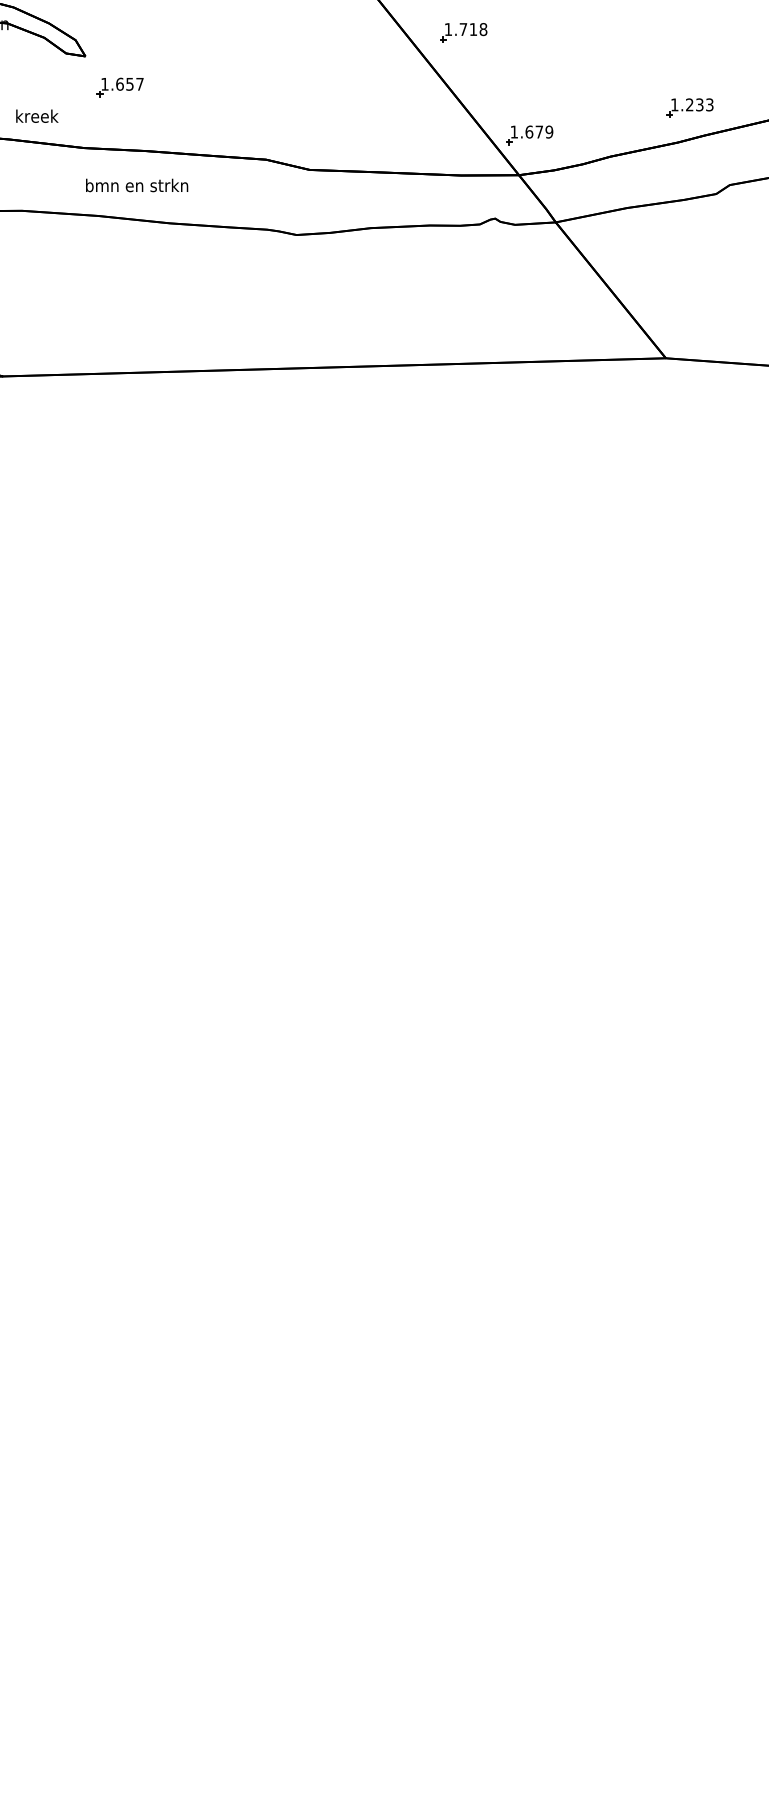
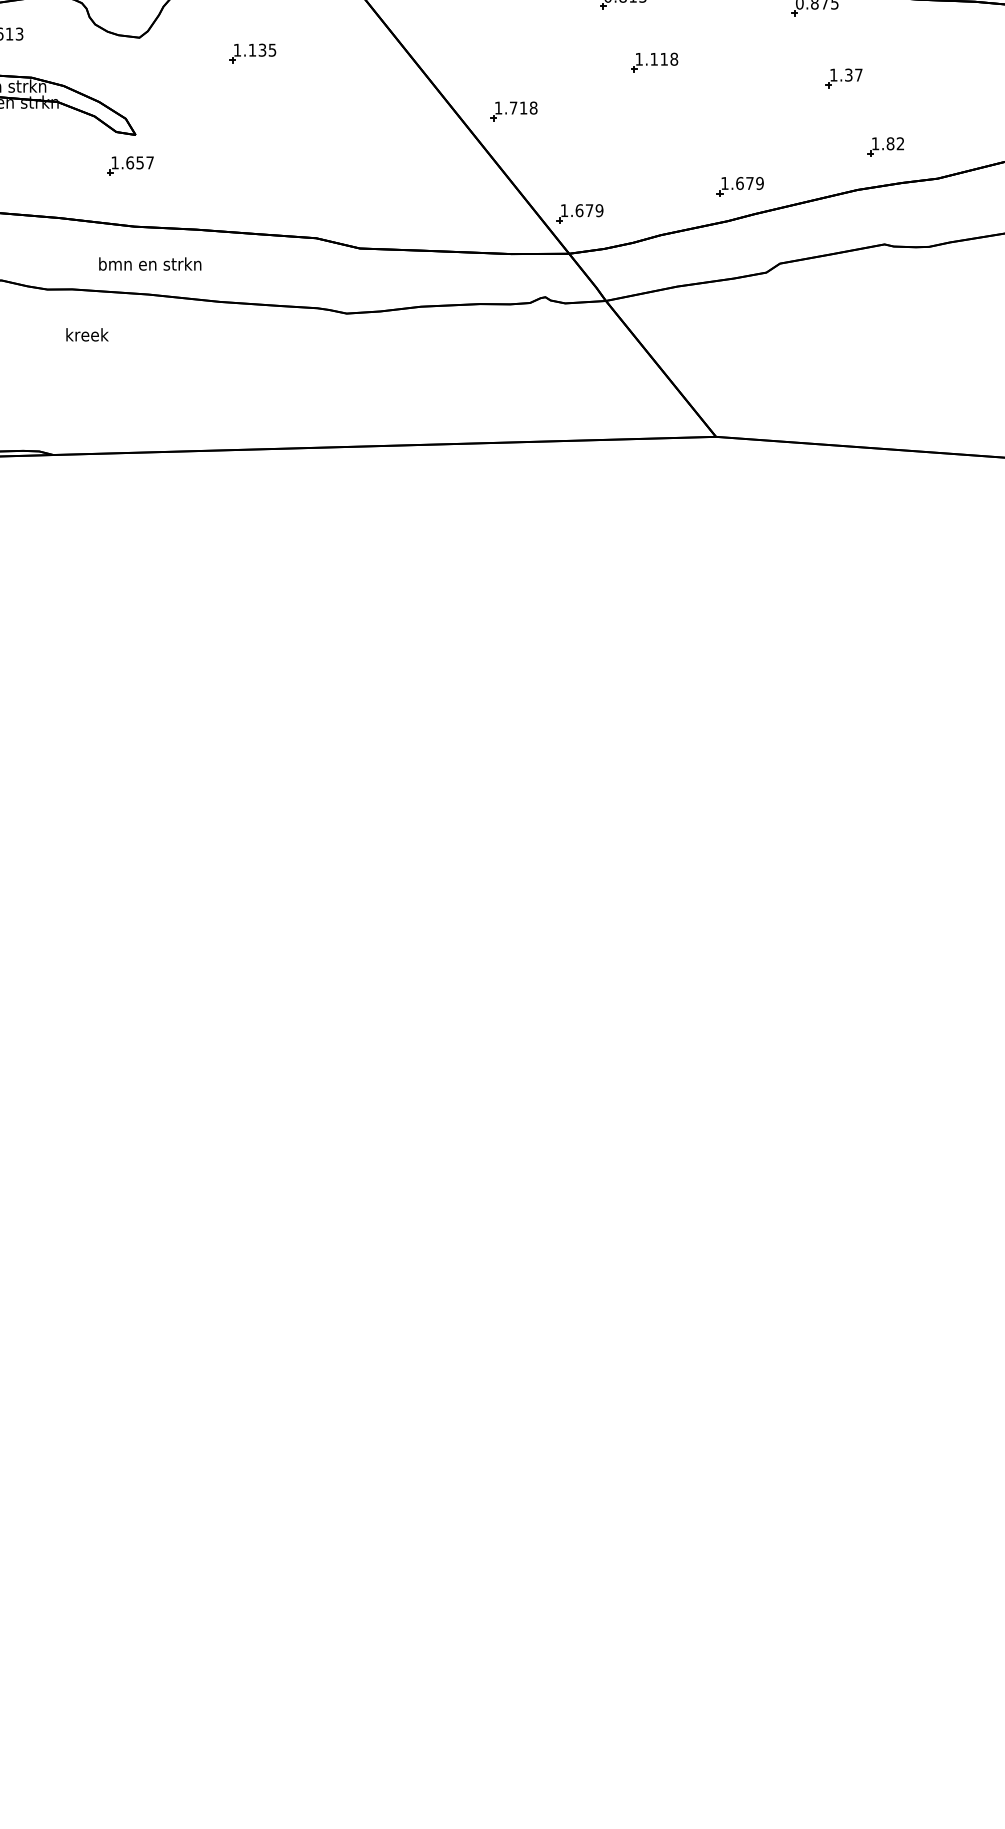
part: (120, 86) -> (130, 165), moved
text: (699, 104) -> (749, 183), 1.233 -> 1.679
text: (37, 115) -> (87, 334), moved
text: (137, 184) -> (150, 263), moved

